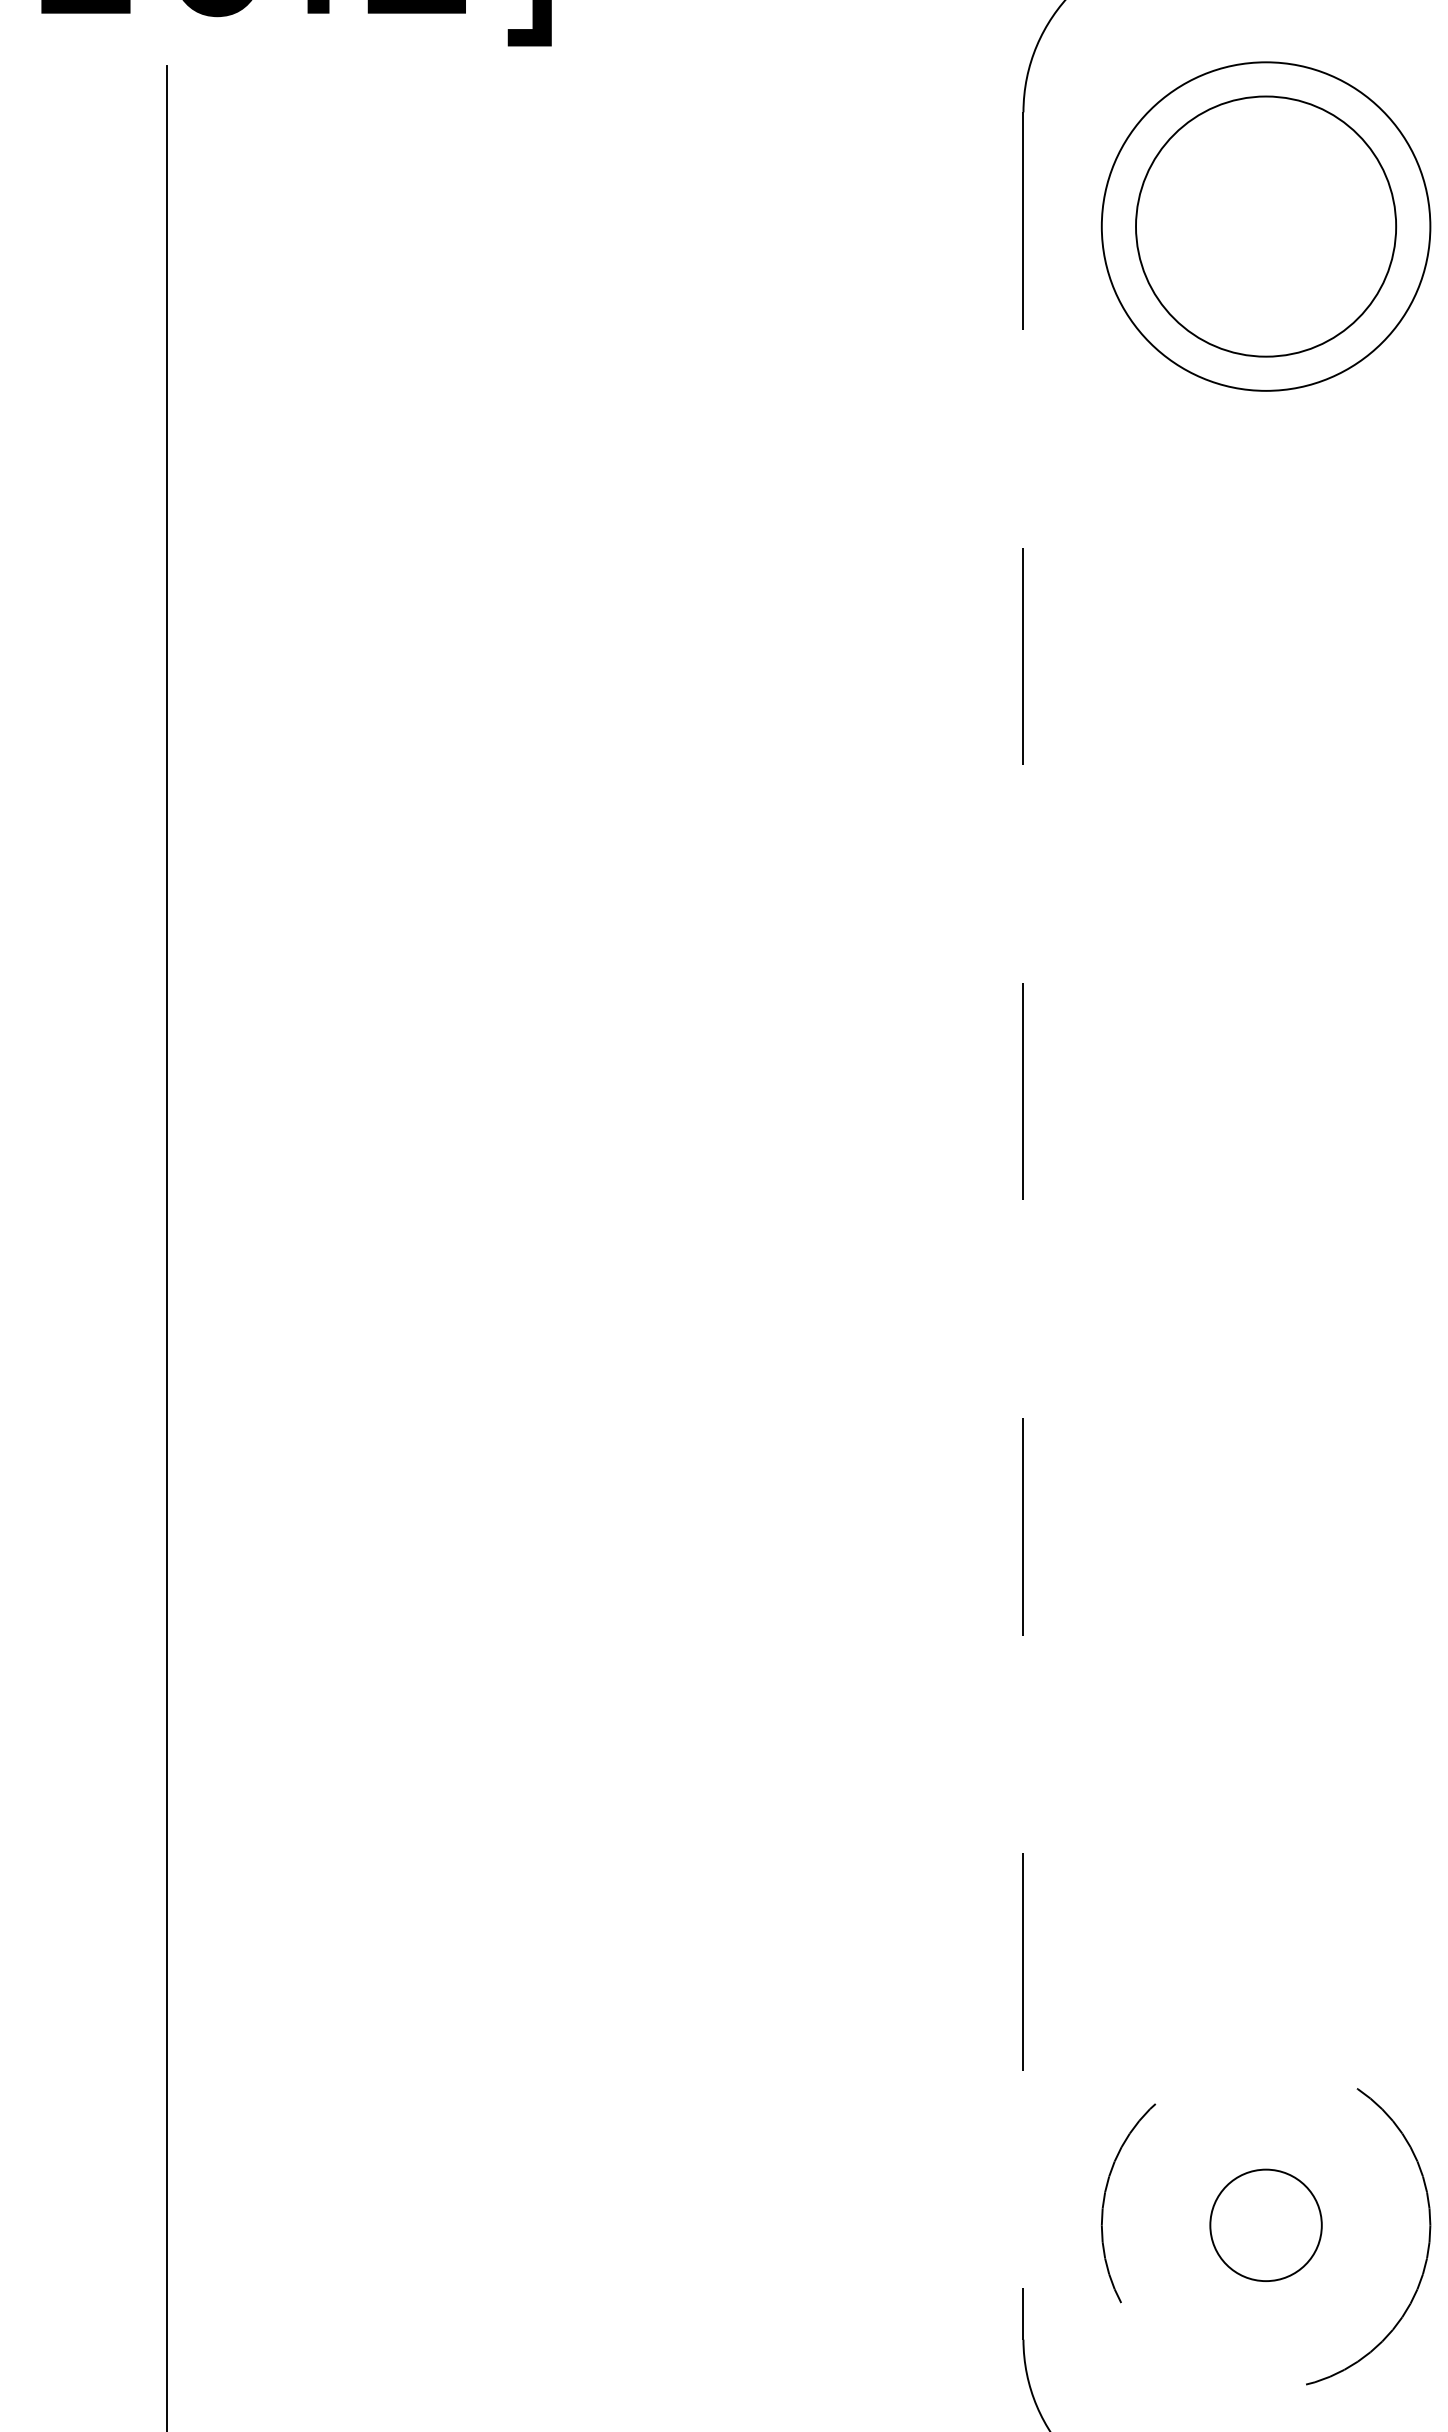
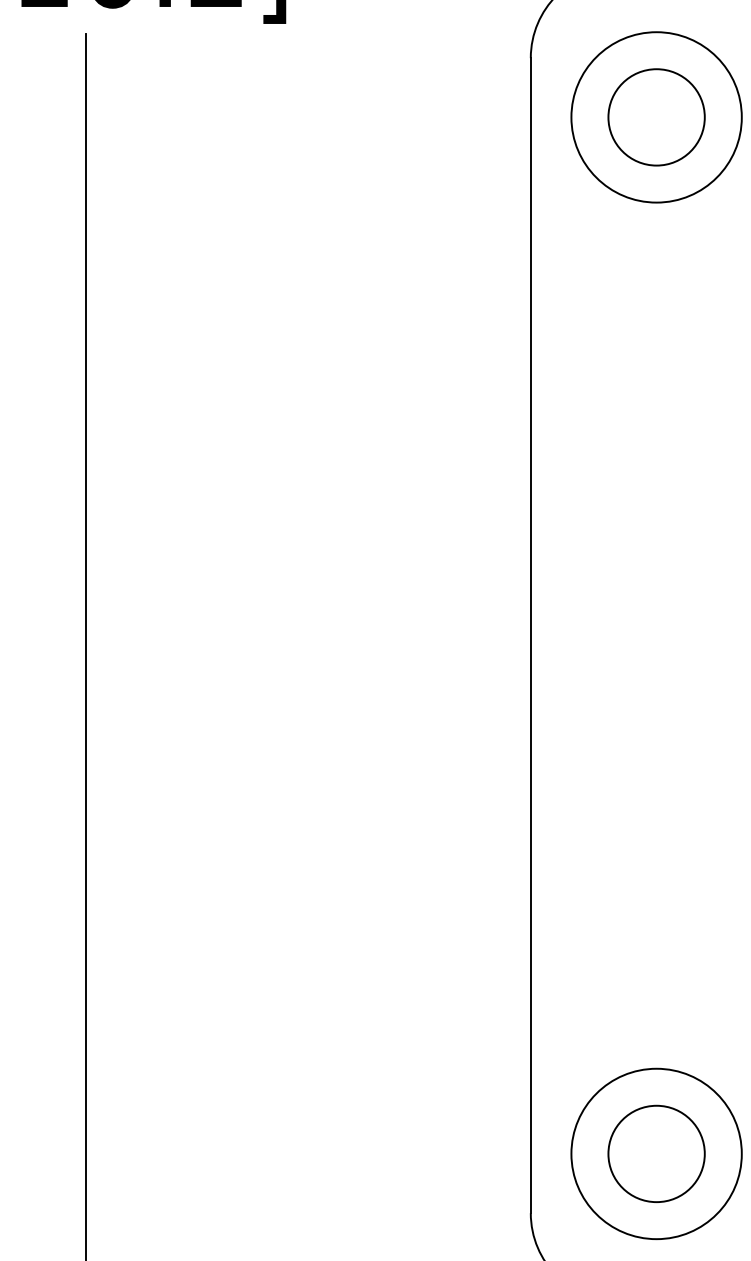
circle: (1265, 226) -> (656, 117), size x0.71
line: (1022, 1225) -> (530, 635), dashed -> solid
circle: (1265, 2224) -> (656, 1153), dashed -> solid
circle: (1265, 2224) -> (656, 1153), size x1.67

